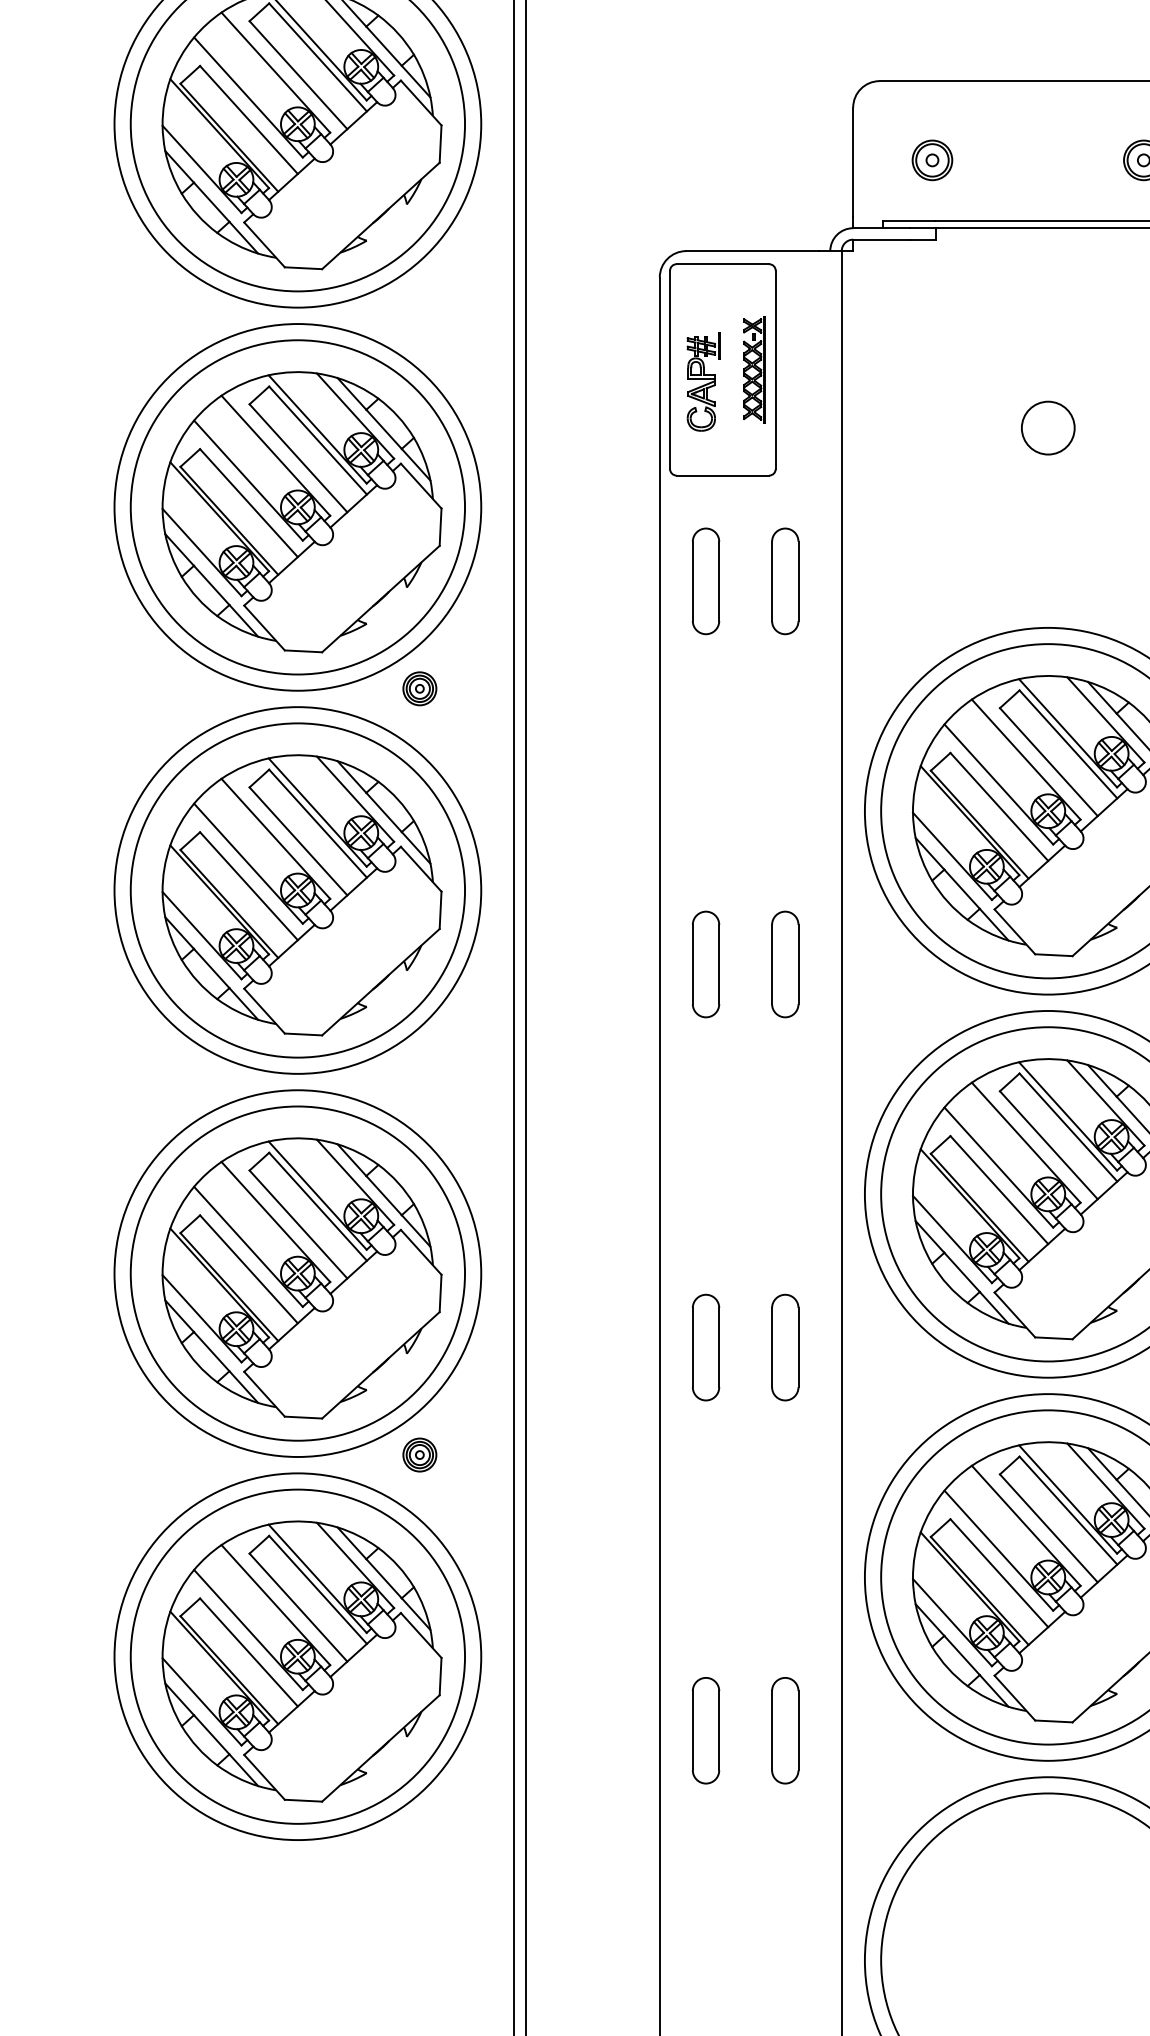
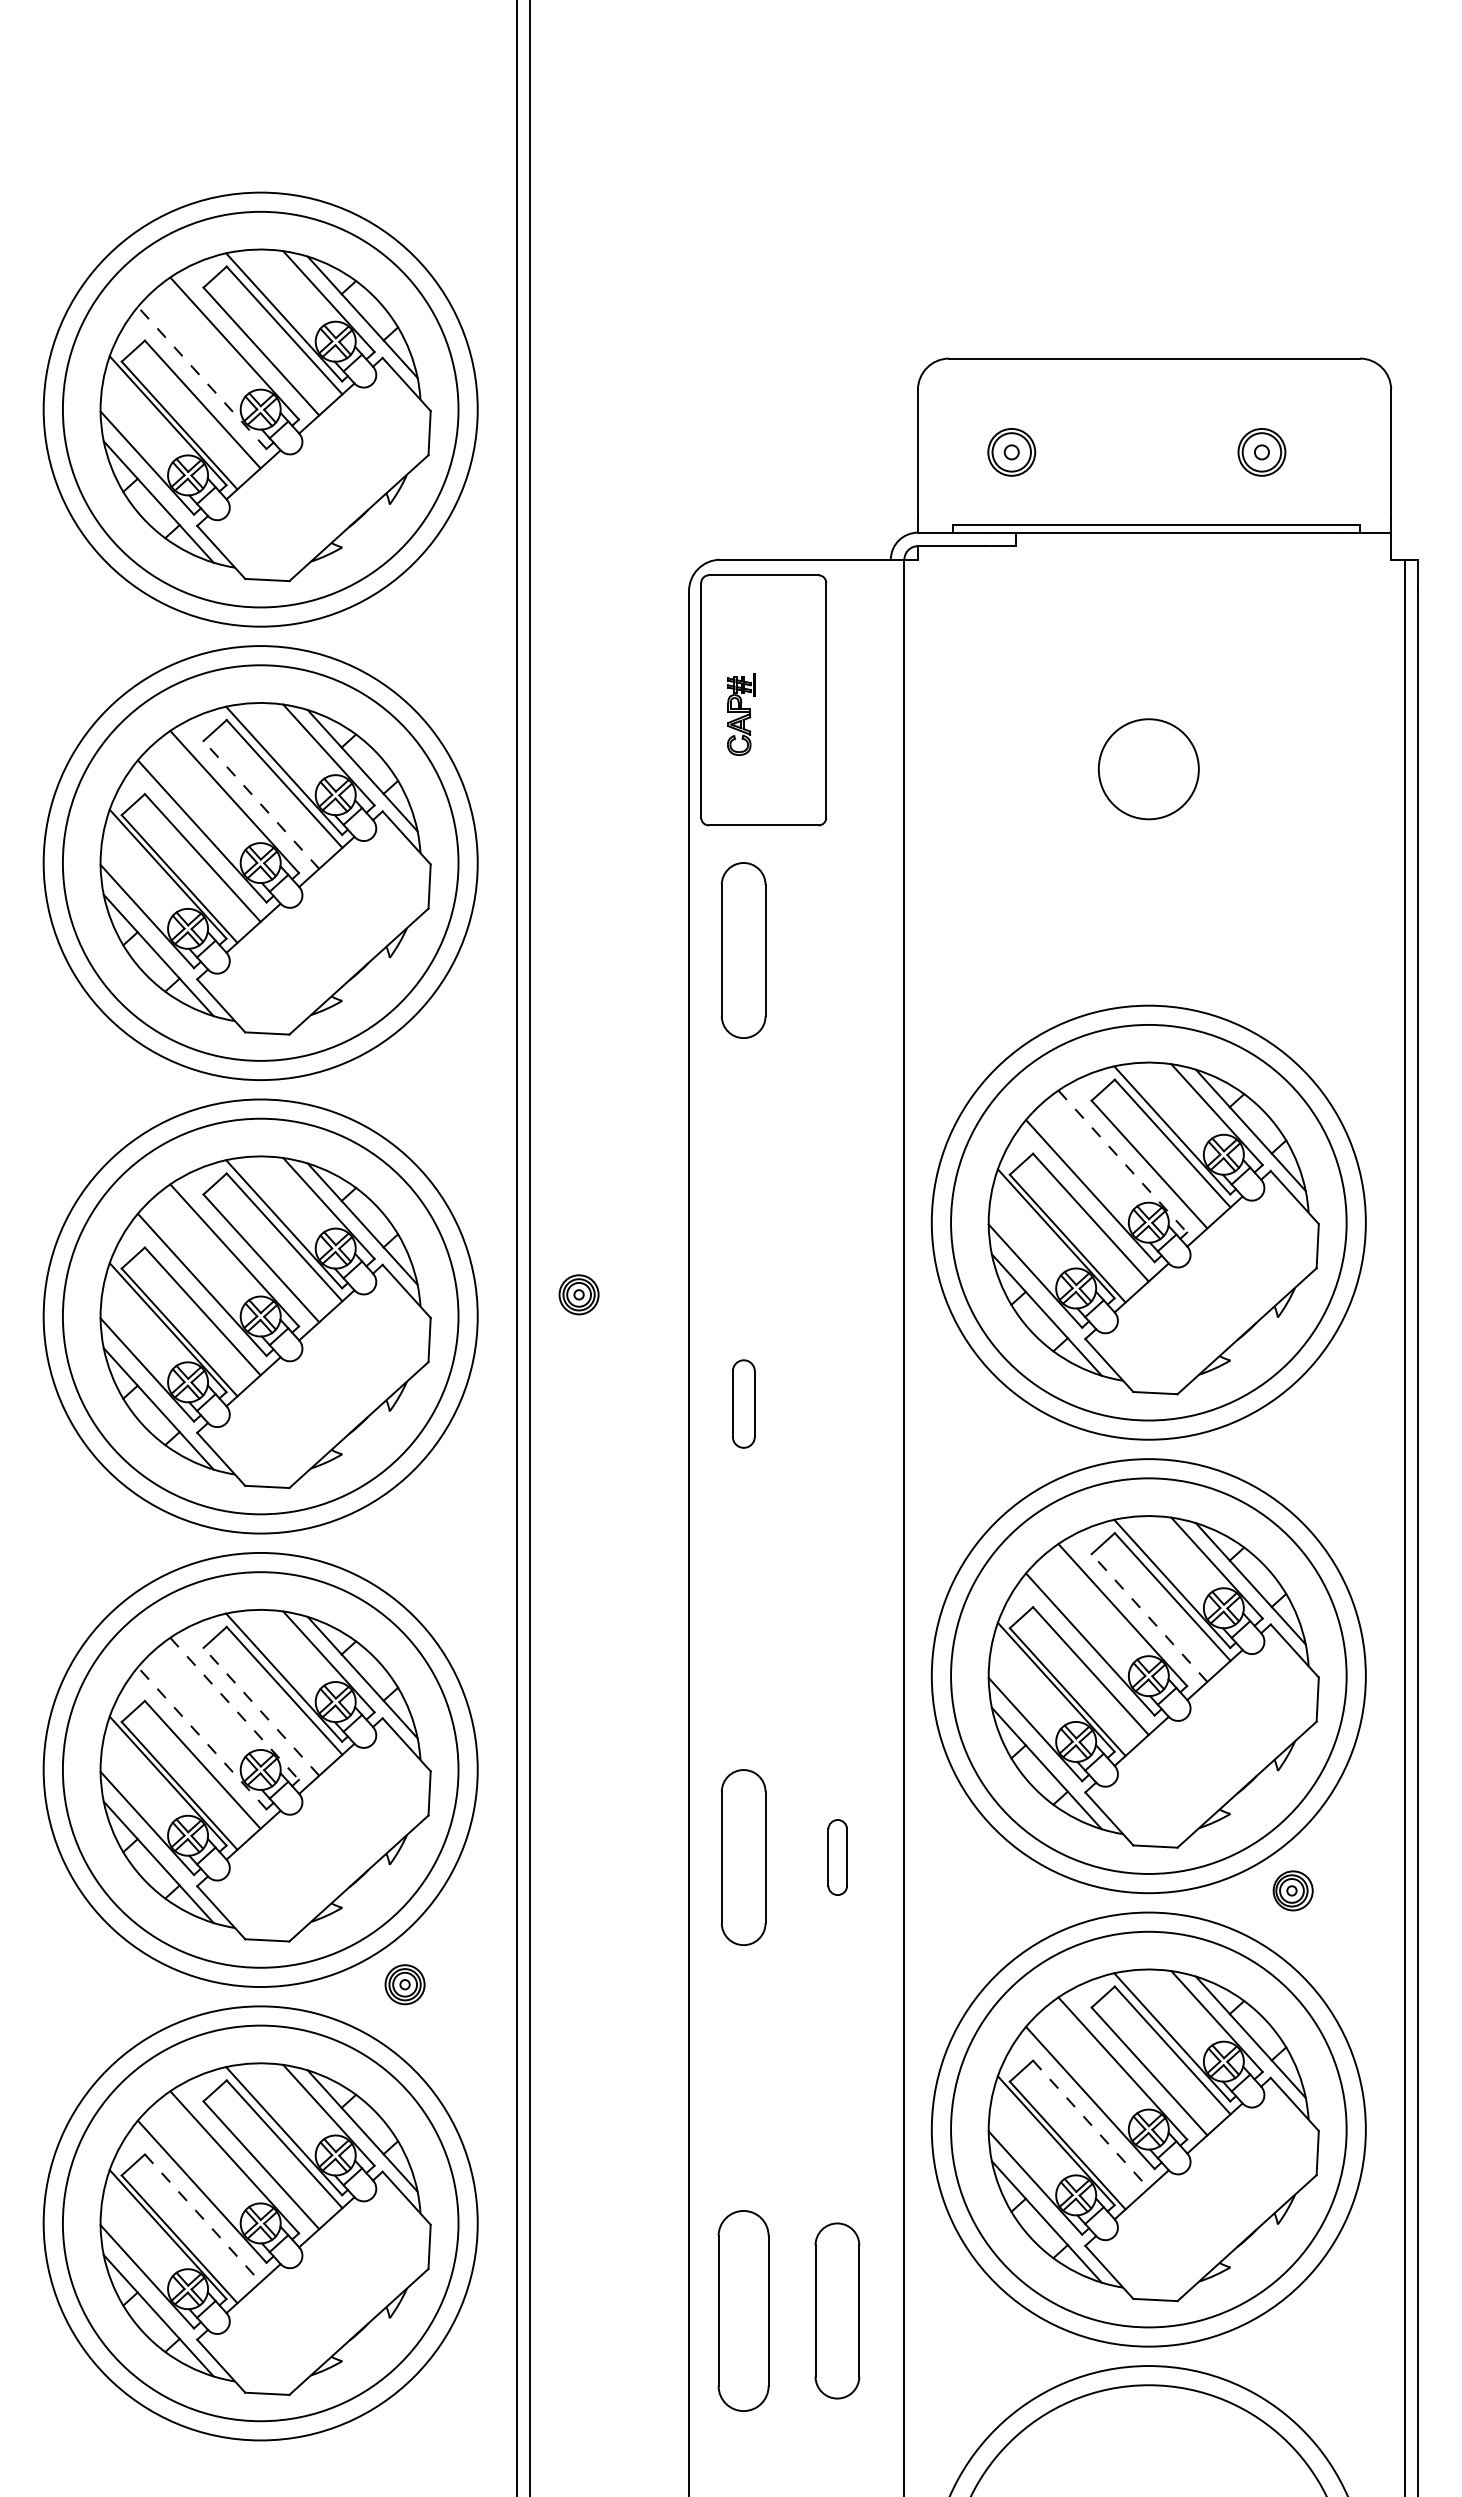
line: (248, 97) -> (202, 377), solid -> dashed
part: (753, 370) -> (800, 700), removed
part: (704, 381) -> (741, 714), size x0.7
circle: (1047, 428) -> (1148, 769), size x1.6
line: (298, 457) -> (261, 804), solid -> dashed
part: (705, 581) -> (743, 950), size x1.4
part: (785, 581) -> (837, 950), removed
part: (419, 688) -> (578, 1294), moved
line: (1026, 759) -> (1122, 1161), solid -> dashed
part: (705, 963) -> (743, 1403), size x0.7
part: (785, 963) -> (837, 1403), removed
line: (1048, 1144) -> (1149, 1617), solid -> dashed
line: (275, 1221) -> (234, 1708), solid -> dashed
line: (298, 1224) -> (261, 1711), solid -> dashed
line: (248, 1247) -> (202, 1738), solid -> dashed
part: (705, 1347) -> (743, 1857), size x1.4
part: (785, 1347) -> (837, 1857), size x0.6
line: (999, 1573) -> (1091, 2124), solid -> dashed
line: (249, 1652) -> (203, 2218), solid -> dashed
part: (705, 1730) -> (743, 2310), size x1.6
part: (785, 1730) -> (837, 2310), size x1.4

